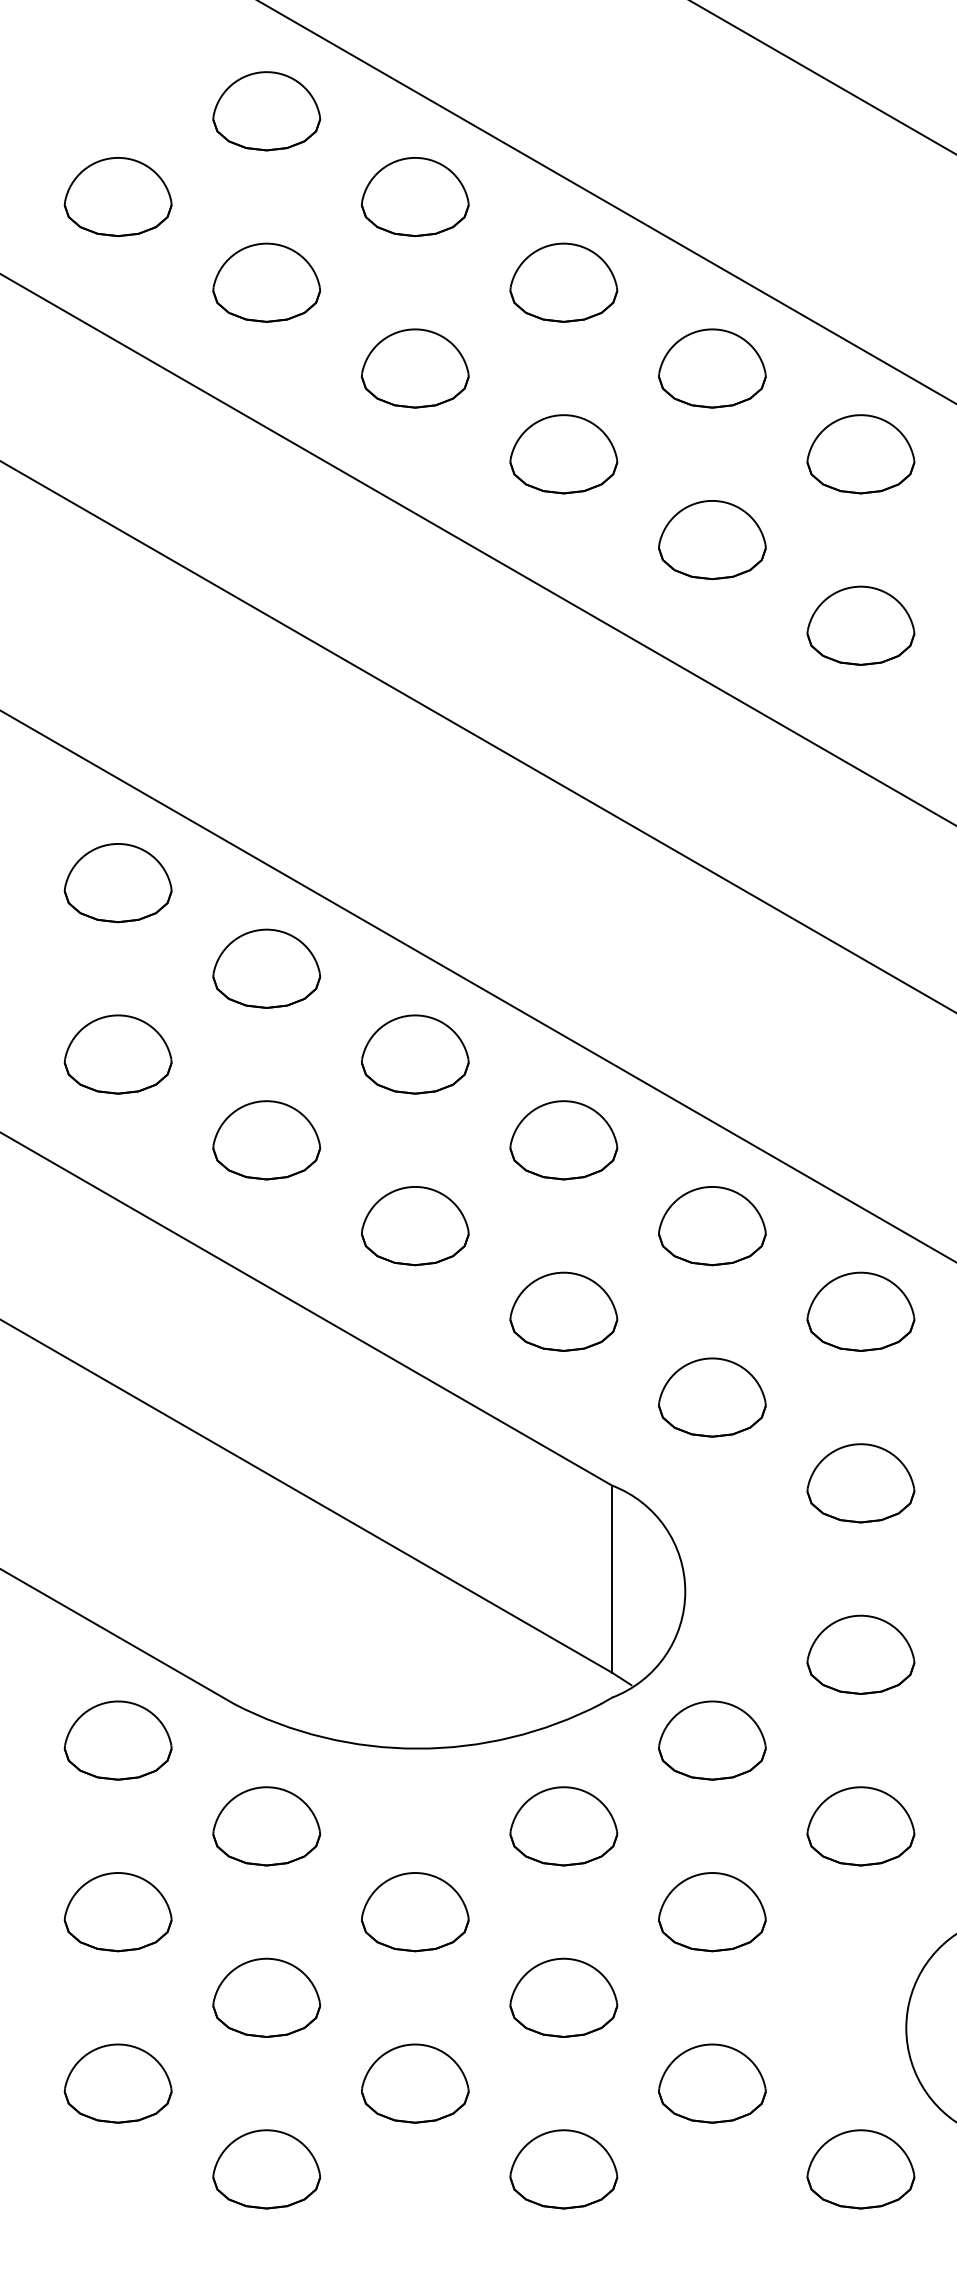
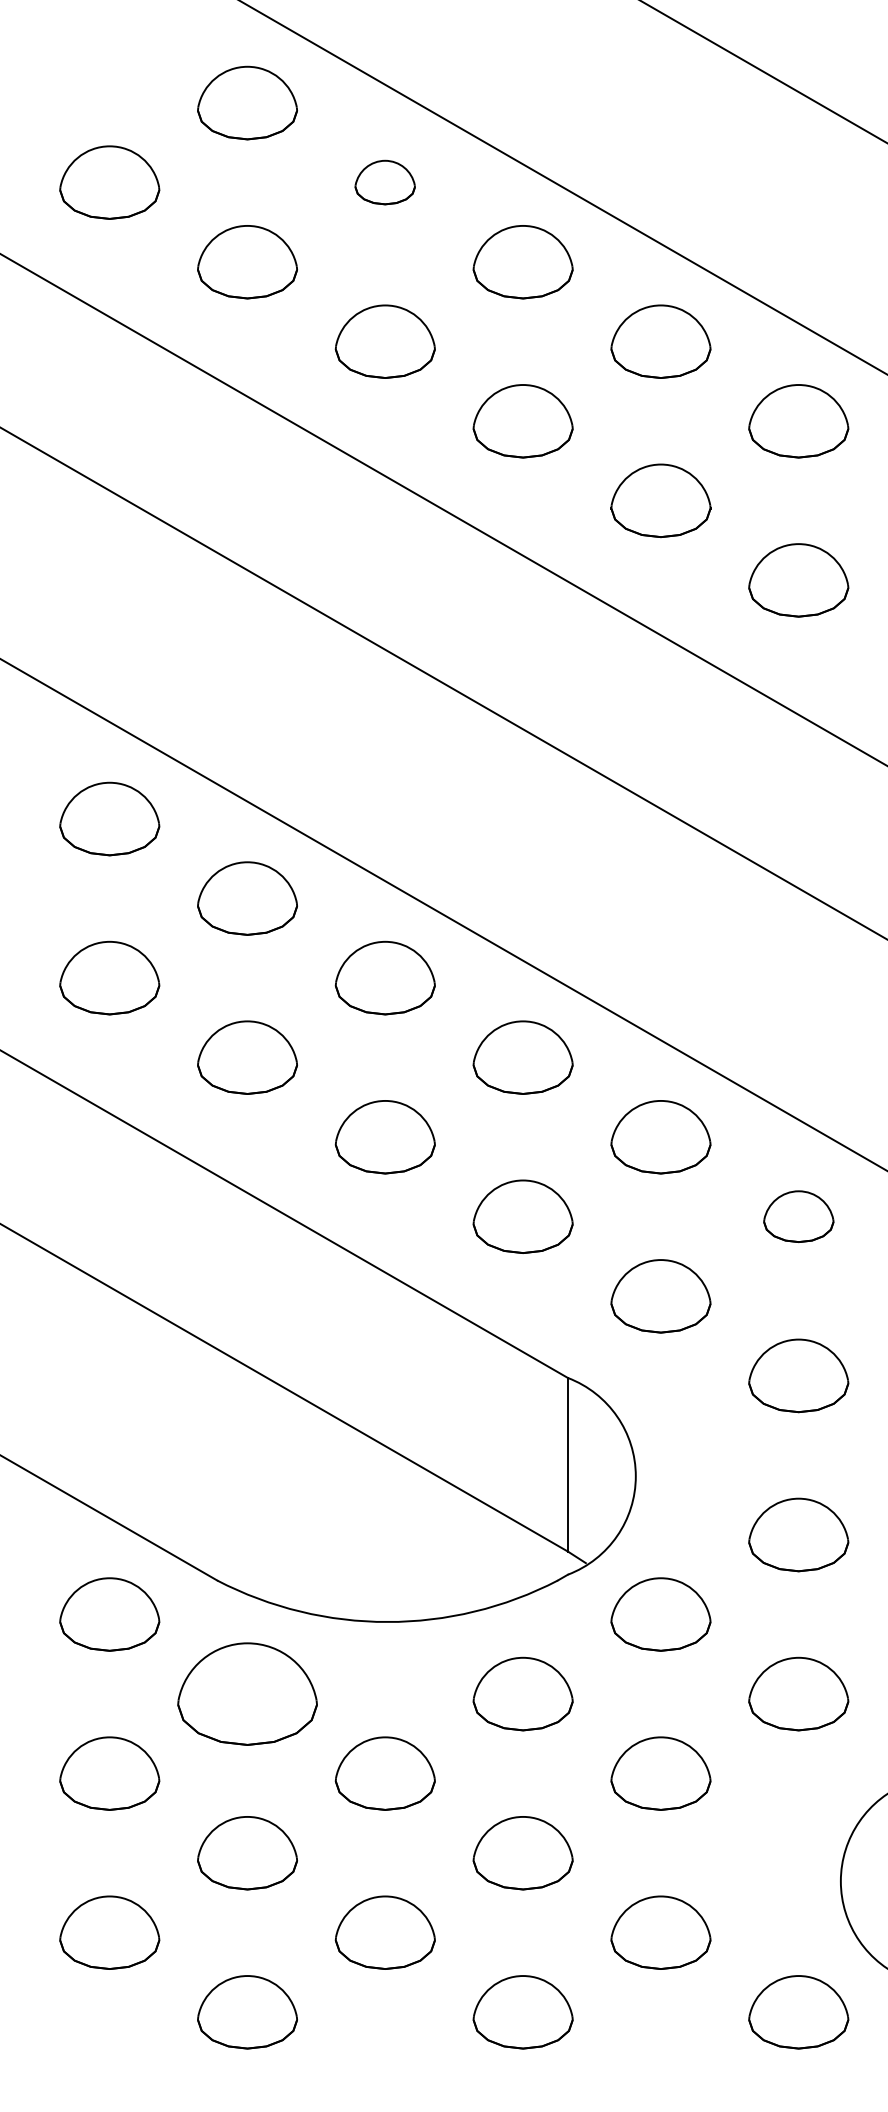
part: (414, 196) -> (384, 182), size x0.6
part: (860, 1311) -> (798, 1216), size x0.7
part: (266, 1825) -> (247, 1693), size x1.4

